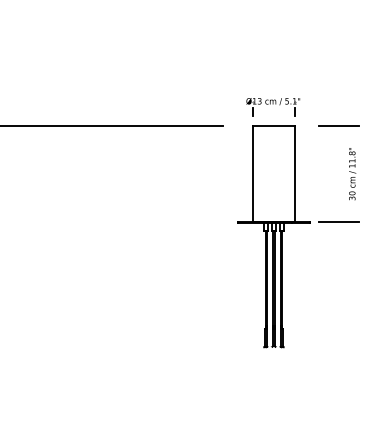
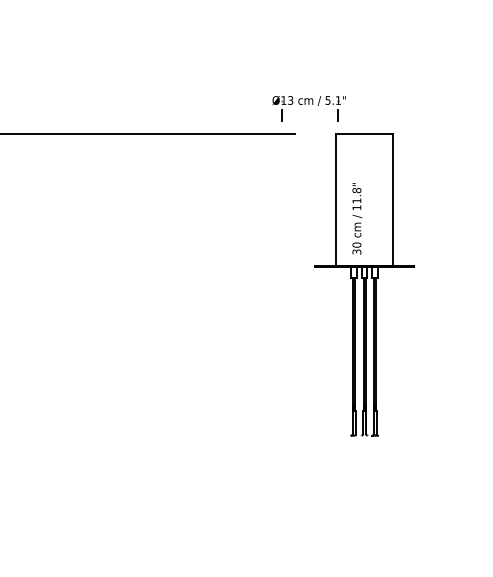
part: (273, 107) -> (309, 108), moved
line: (338, 125) -> (452, 133), removed
text: (352, 174) -> (357, 219), moved
line: (338, 222) -> (452, 265), removed

